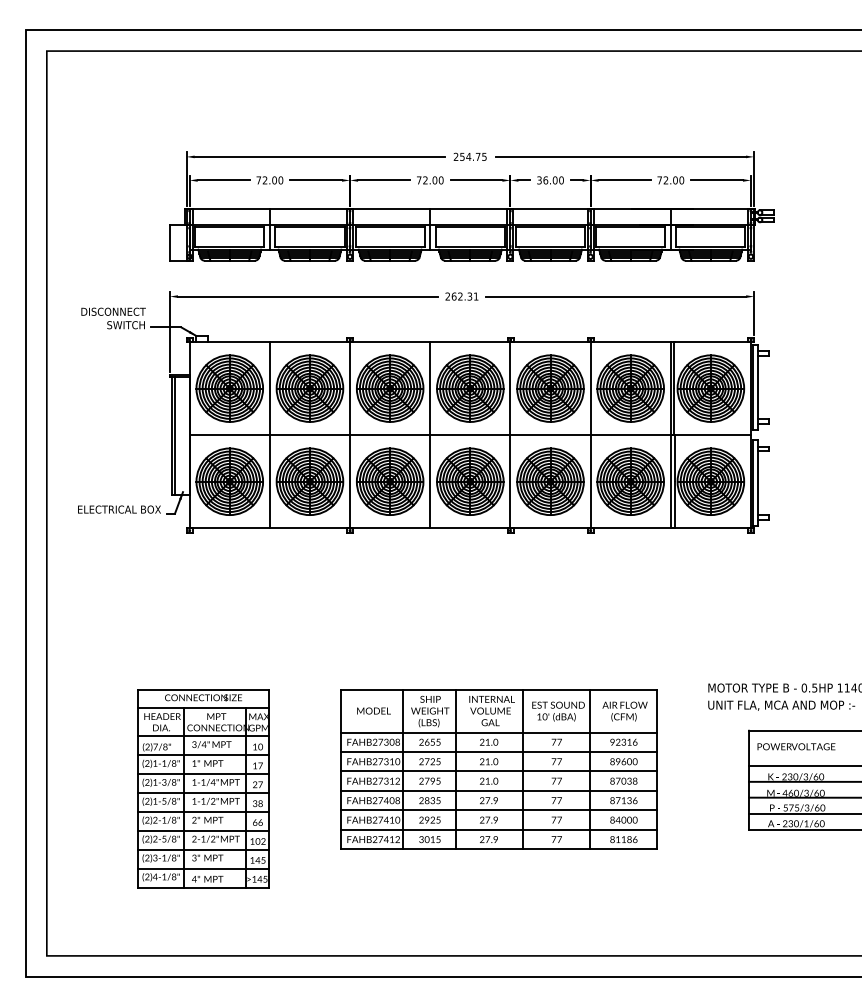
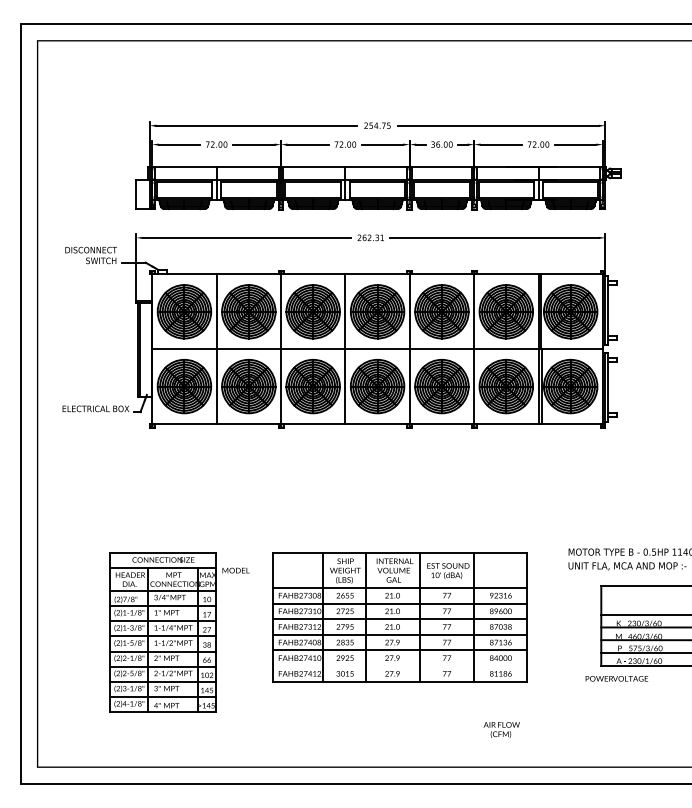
text: (373, 710) -> (235, 570), moved
text: (624, 711) -> (501, 729), moved
text: (796, 746) -> (616, 678), moved
line: (498, 829) -> (400, 665), removed

